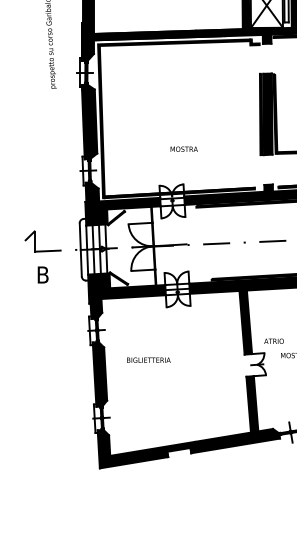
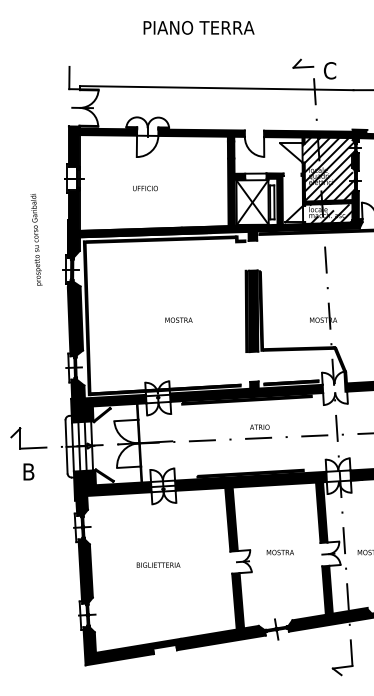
text: (183, 148) -> (178, 319), moved
text: (273, 340) -> (259, 426), moved
text: (148, 359) -> (158, 564), moved

